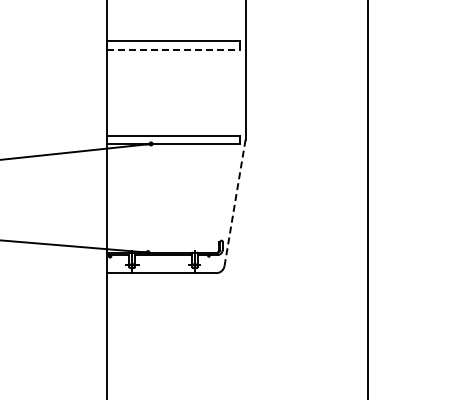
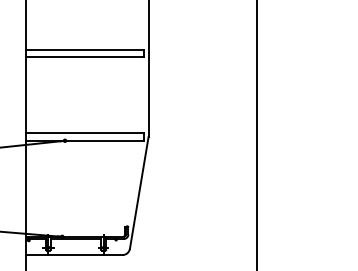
line: (173, 49) -> (84, 57), dashed -> solid
line: (234, 203) -> (138, 193), dashed -> solid

